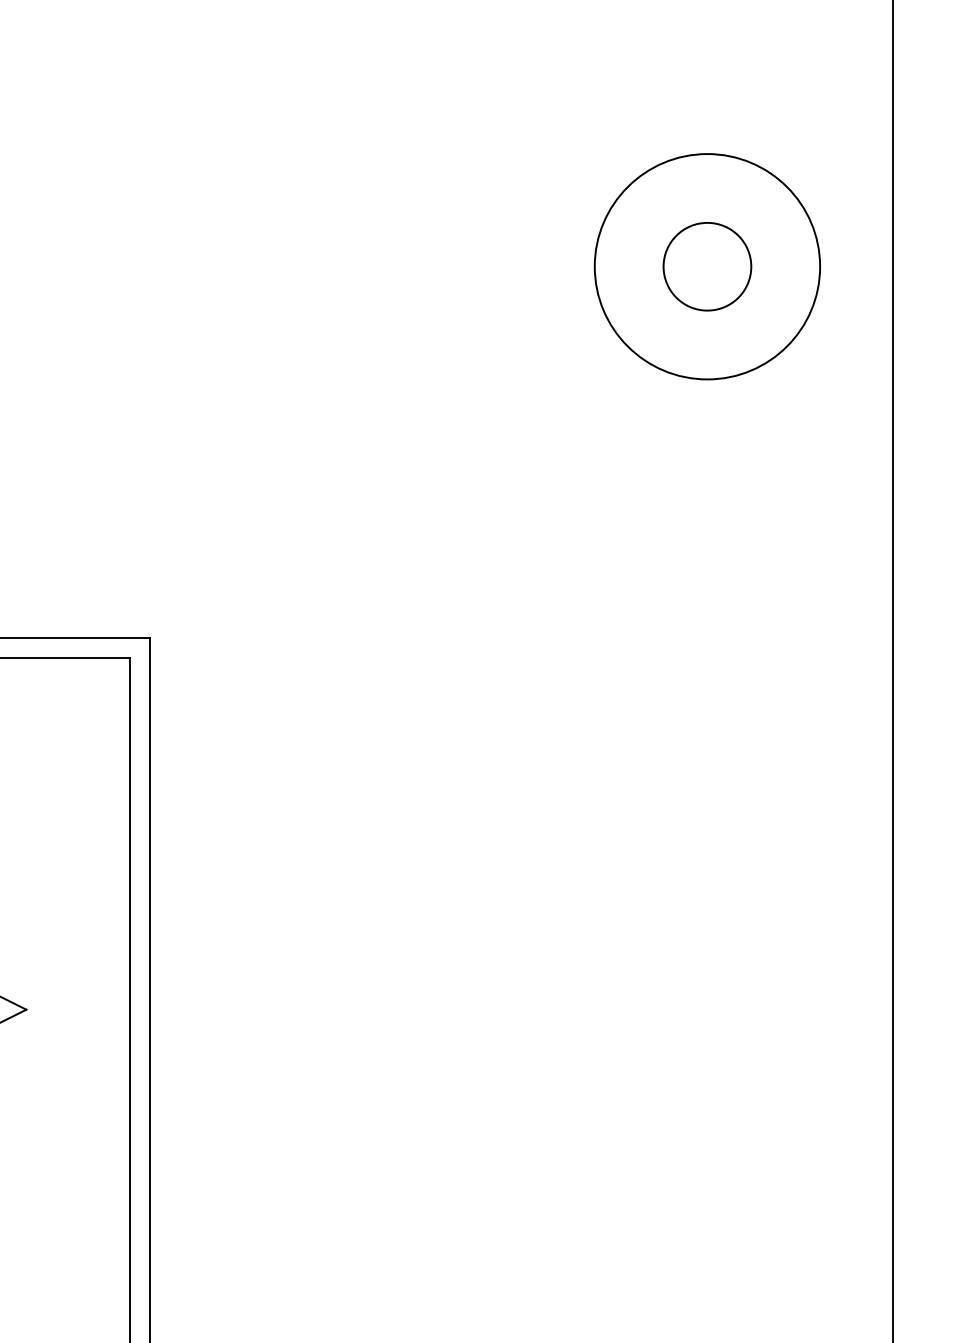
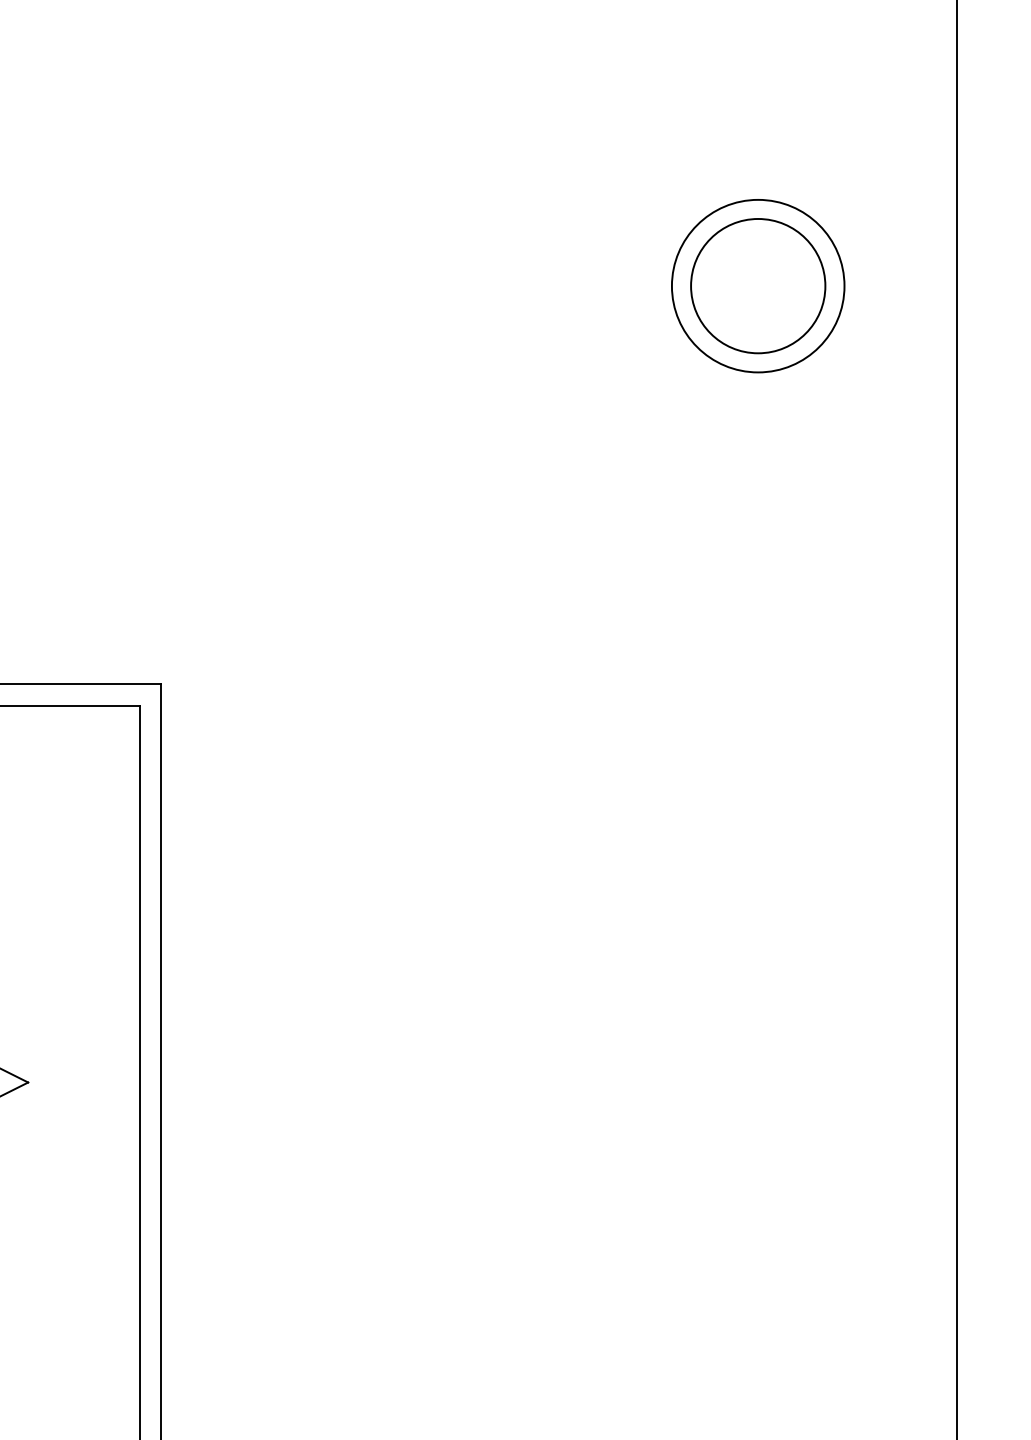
circle: (706, 266) -> (757, 285), size x0.71
circle: (707, 266) -> (758, 285), size x1.43

